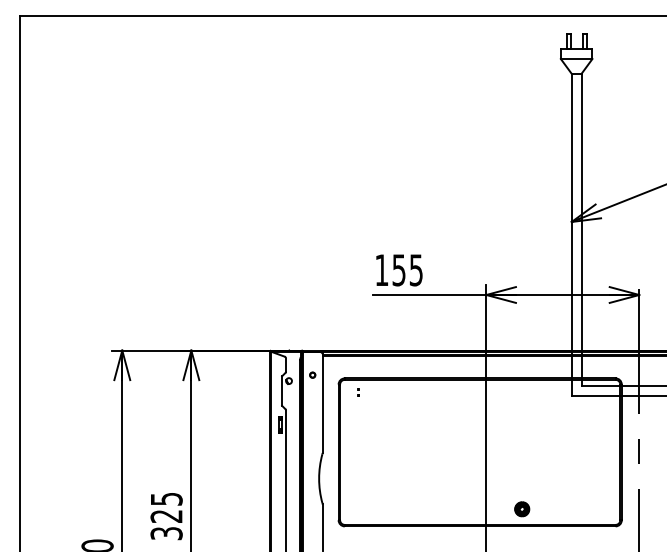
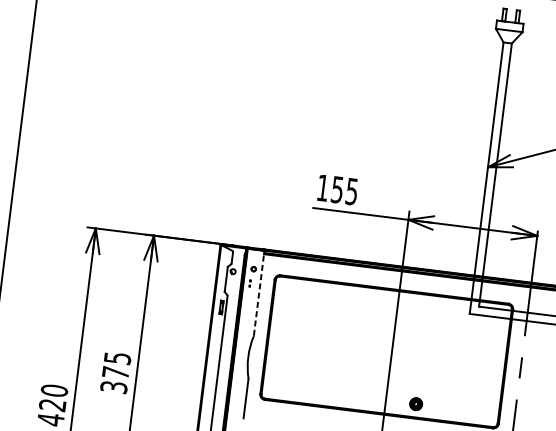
part: (358, 392) -> (250, 283), moved
line: (322, 402) -> (259, 293), solid -> dashed
text: (166, 516) -> (115, 372), 325 -> 375

